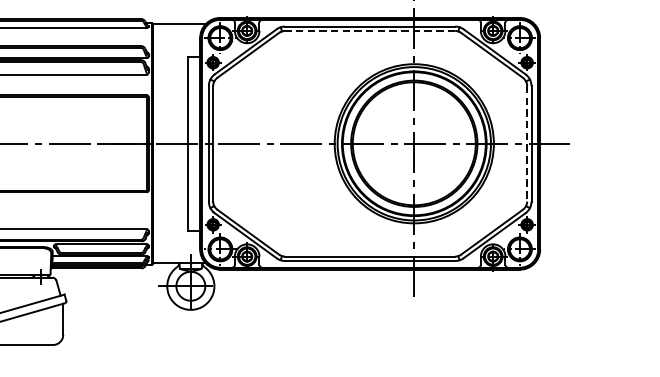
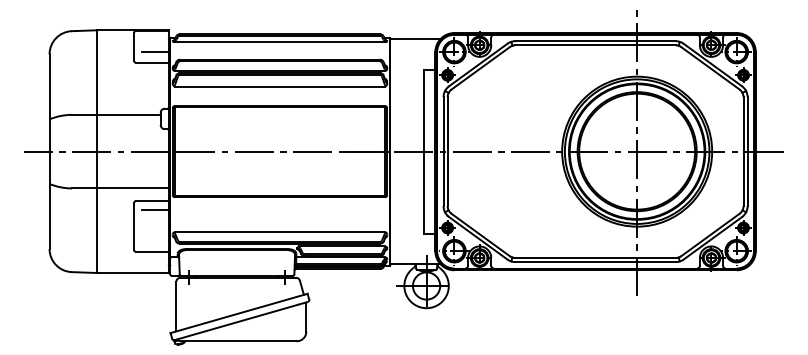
line: (370, 31) -> (595, 45), dashed -> solid
line: (527, 144) -> (743, 152), dashed -> solid

